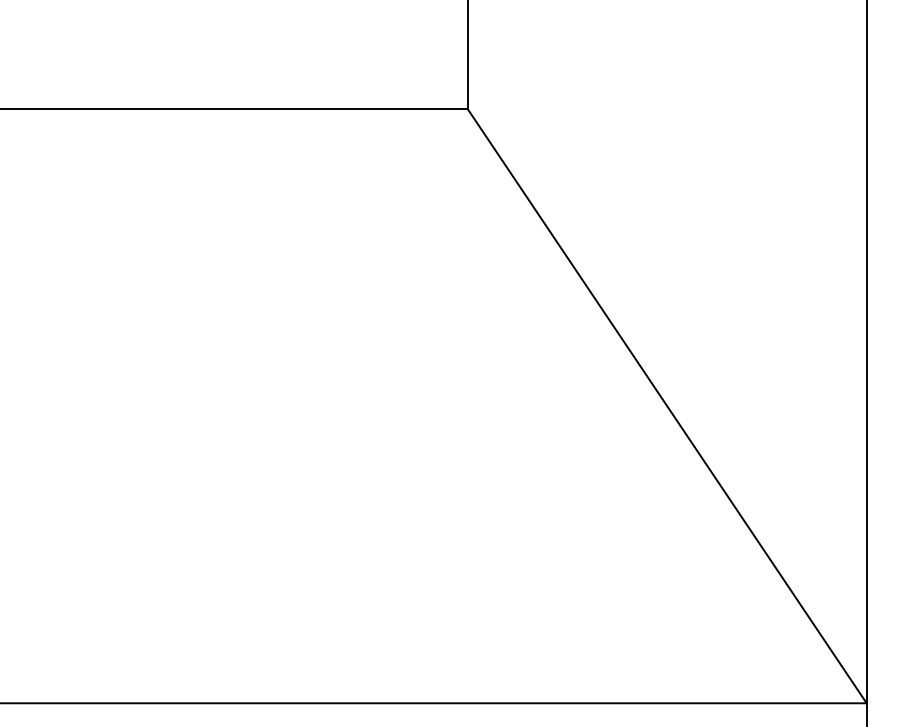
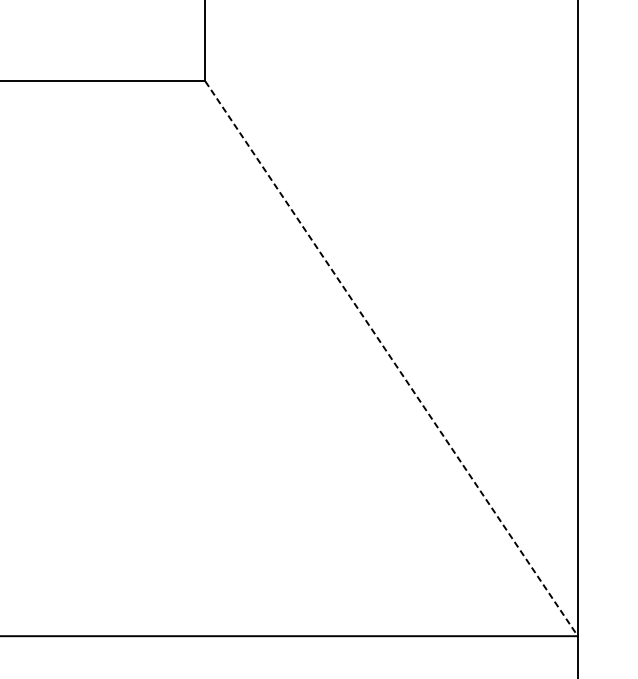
line: (667, 406) -> (391, 359), solid -> dashed

